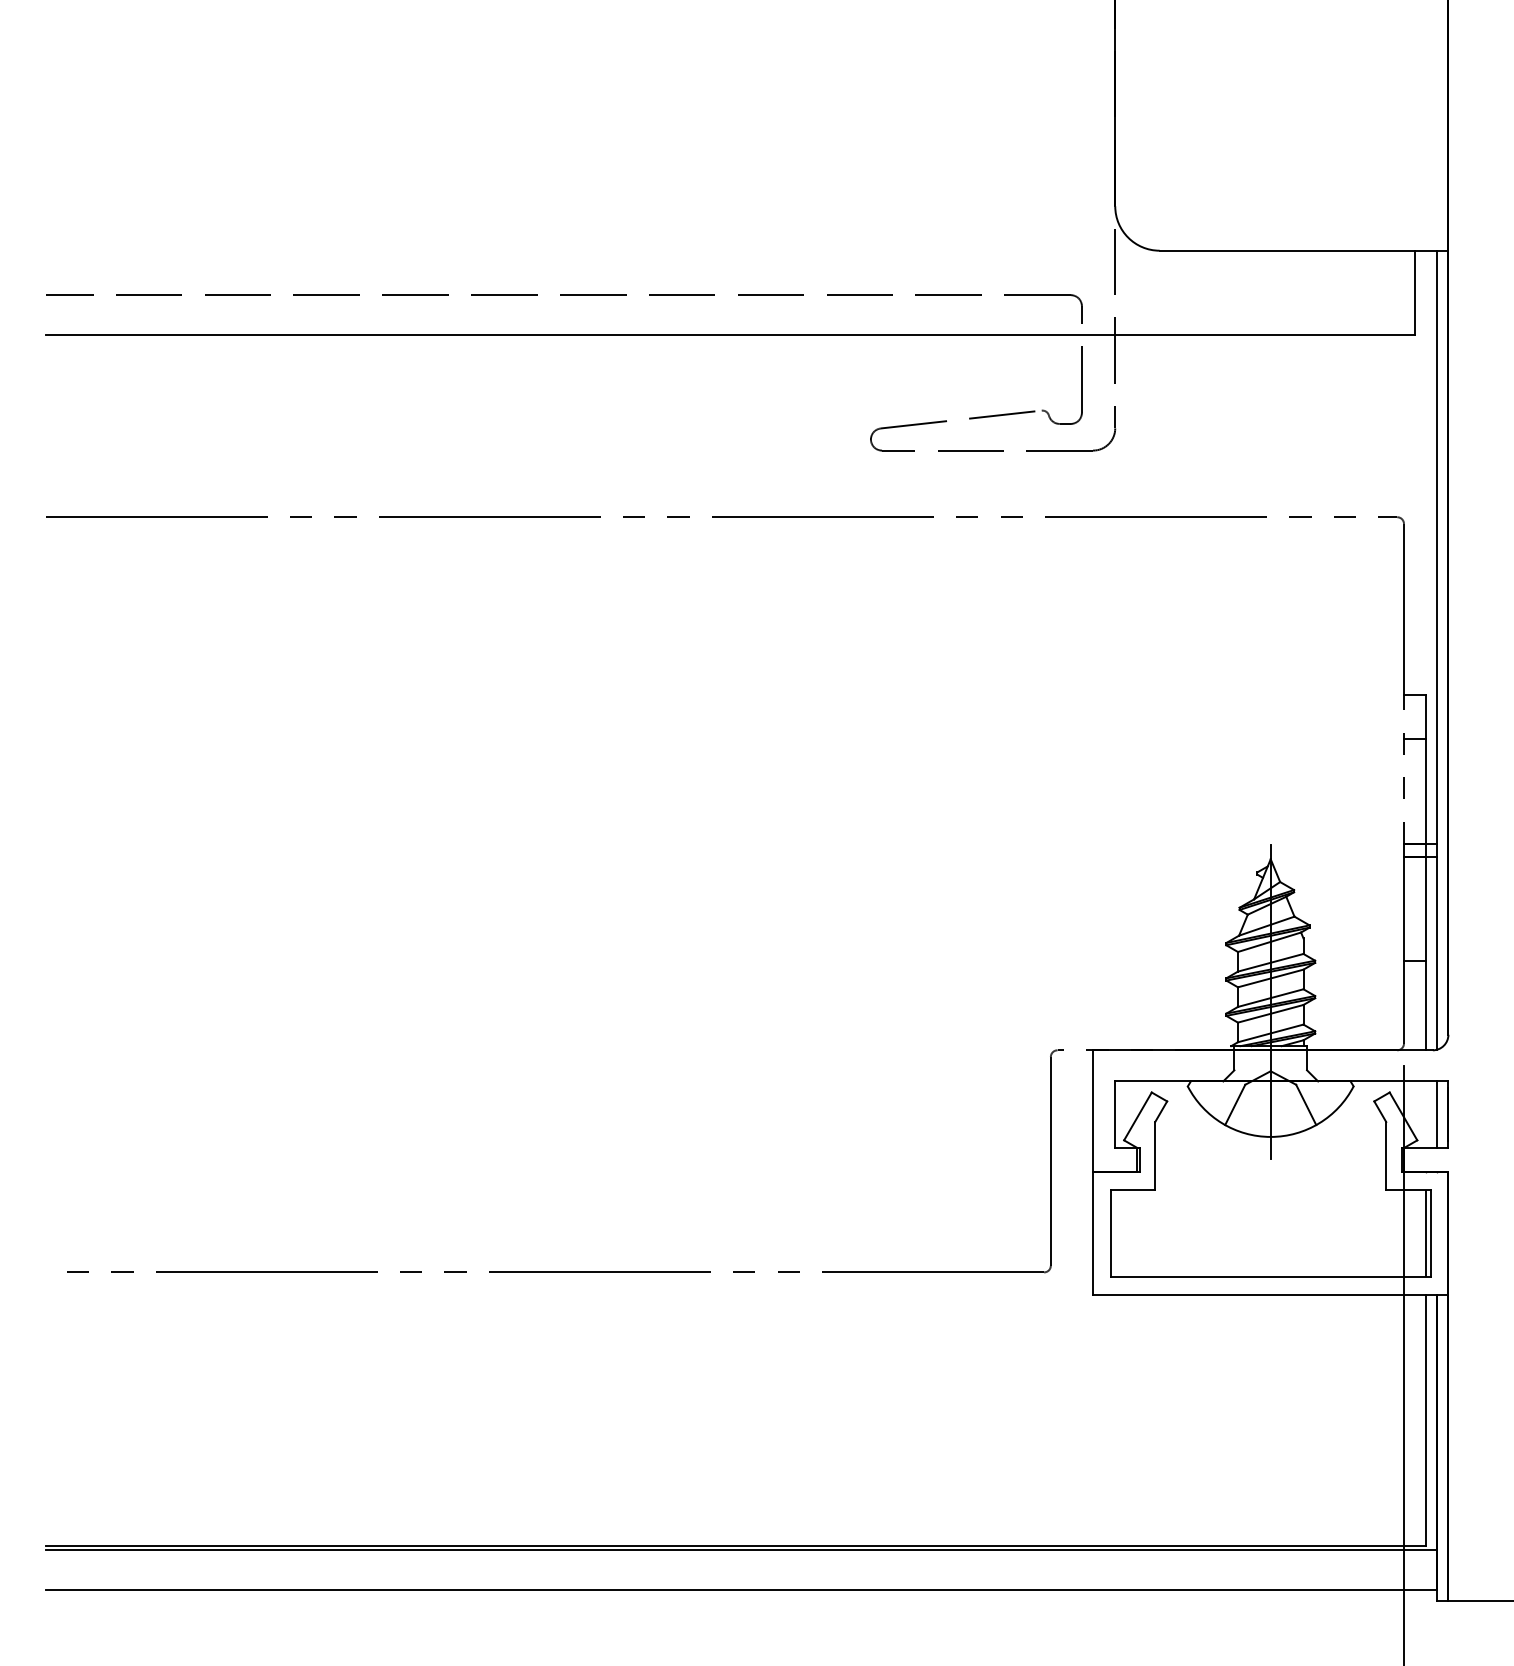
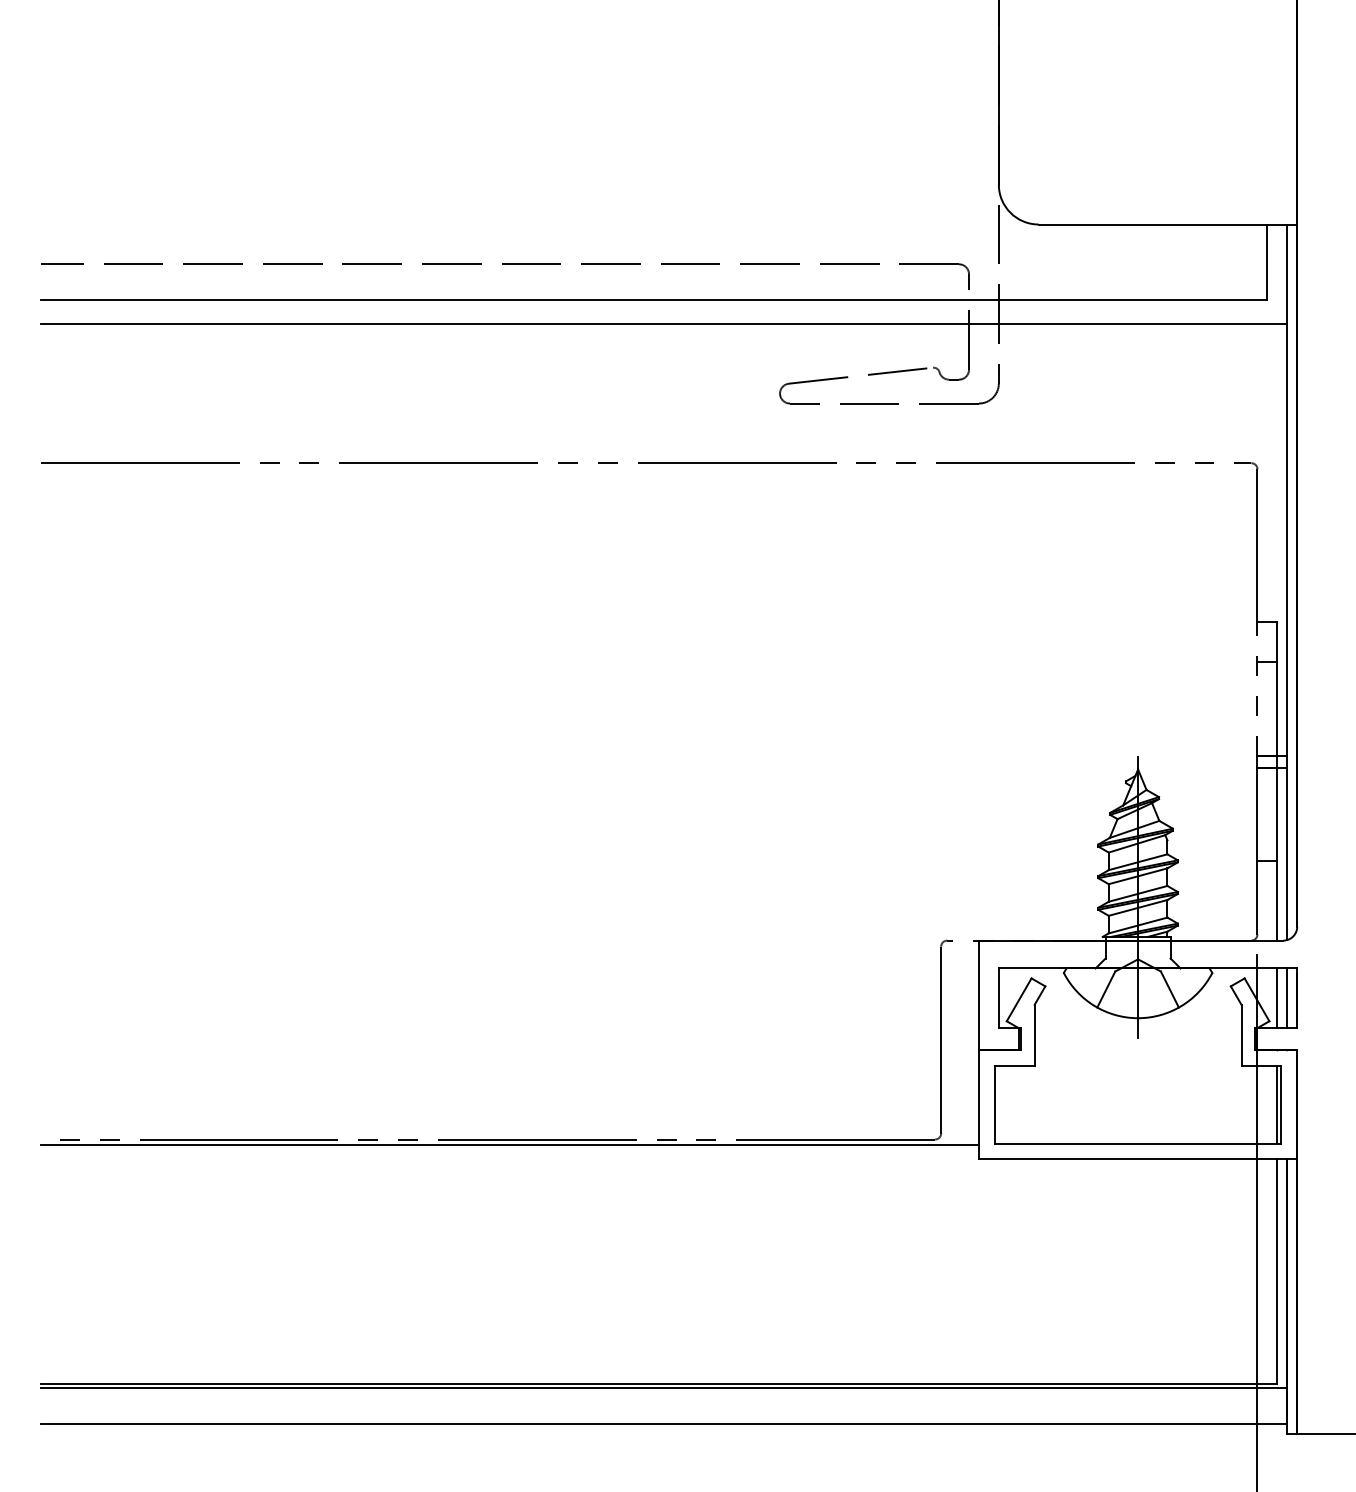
line: (741, 361) -> (664, 323), added
line: (1426, 1114) -> (1277, 998), added
line: (569, 1279) -> (510, 1145), added

